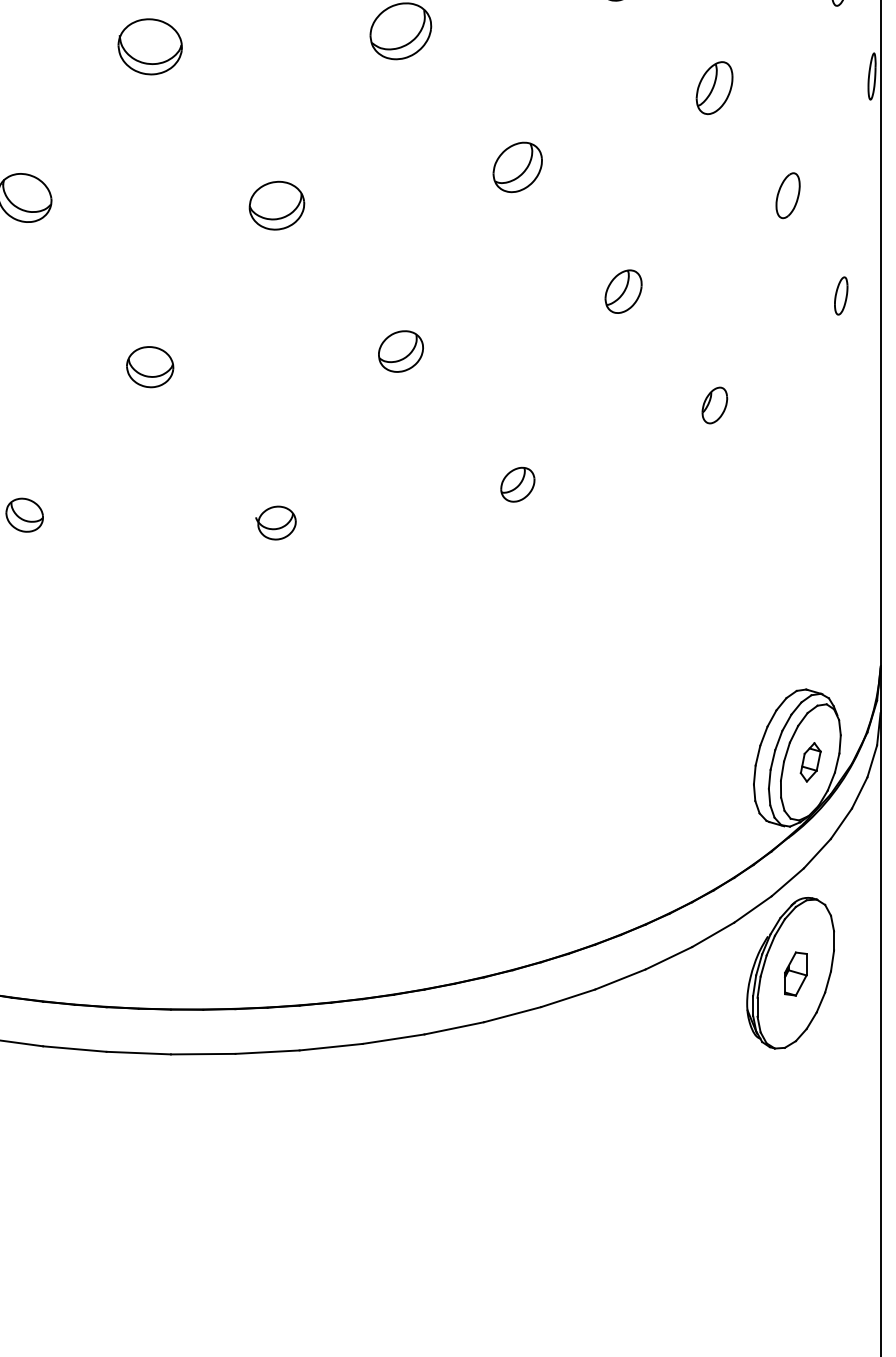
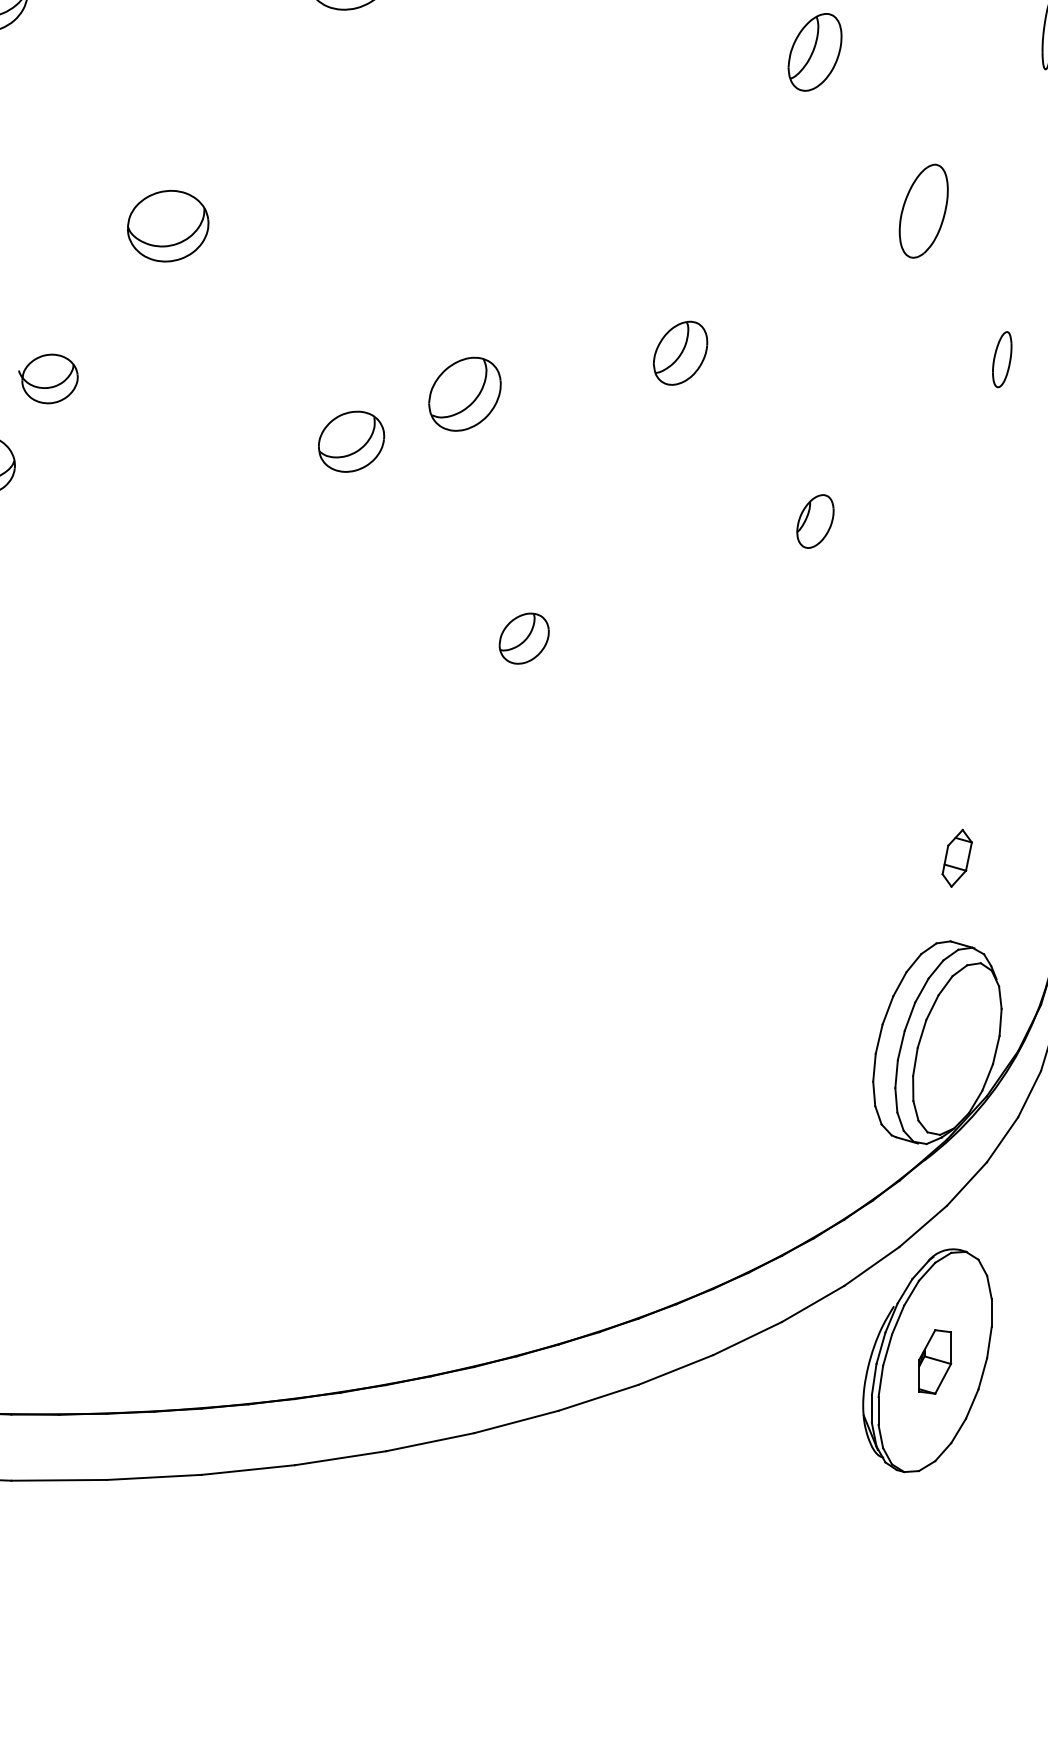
part: (517, 167) -> (464, 394), moved
part: (787, 195) -> (922, 211), size x1.4
part: (275, 522) -> (47, 378), moved
part: (810, 762) -> (956, 858), moved

